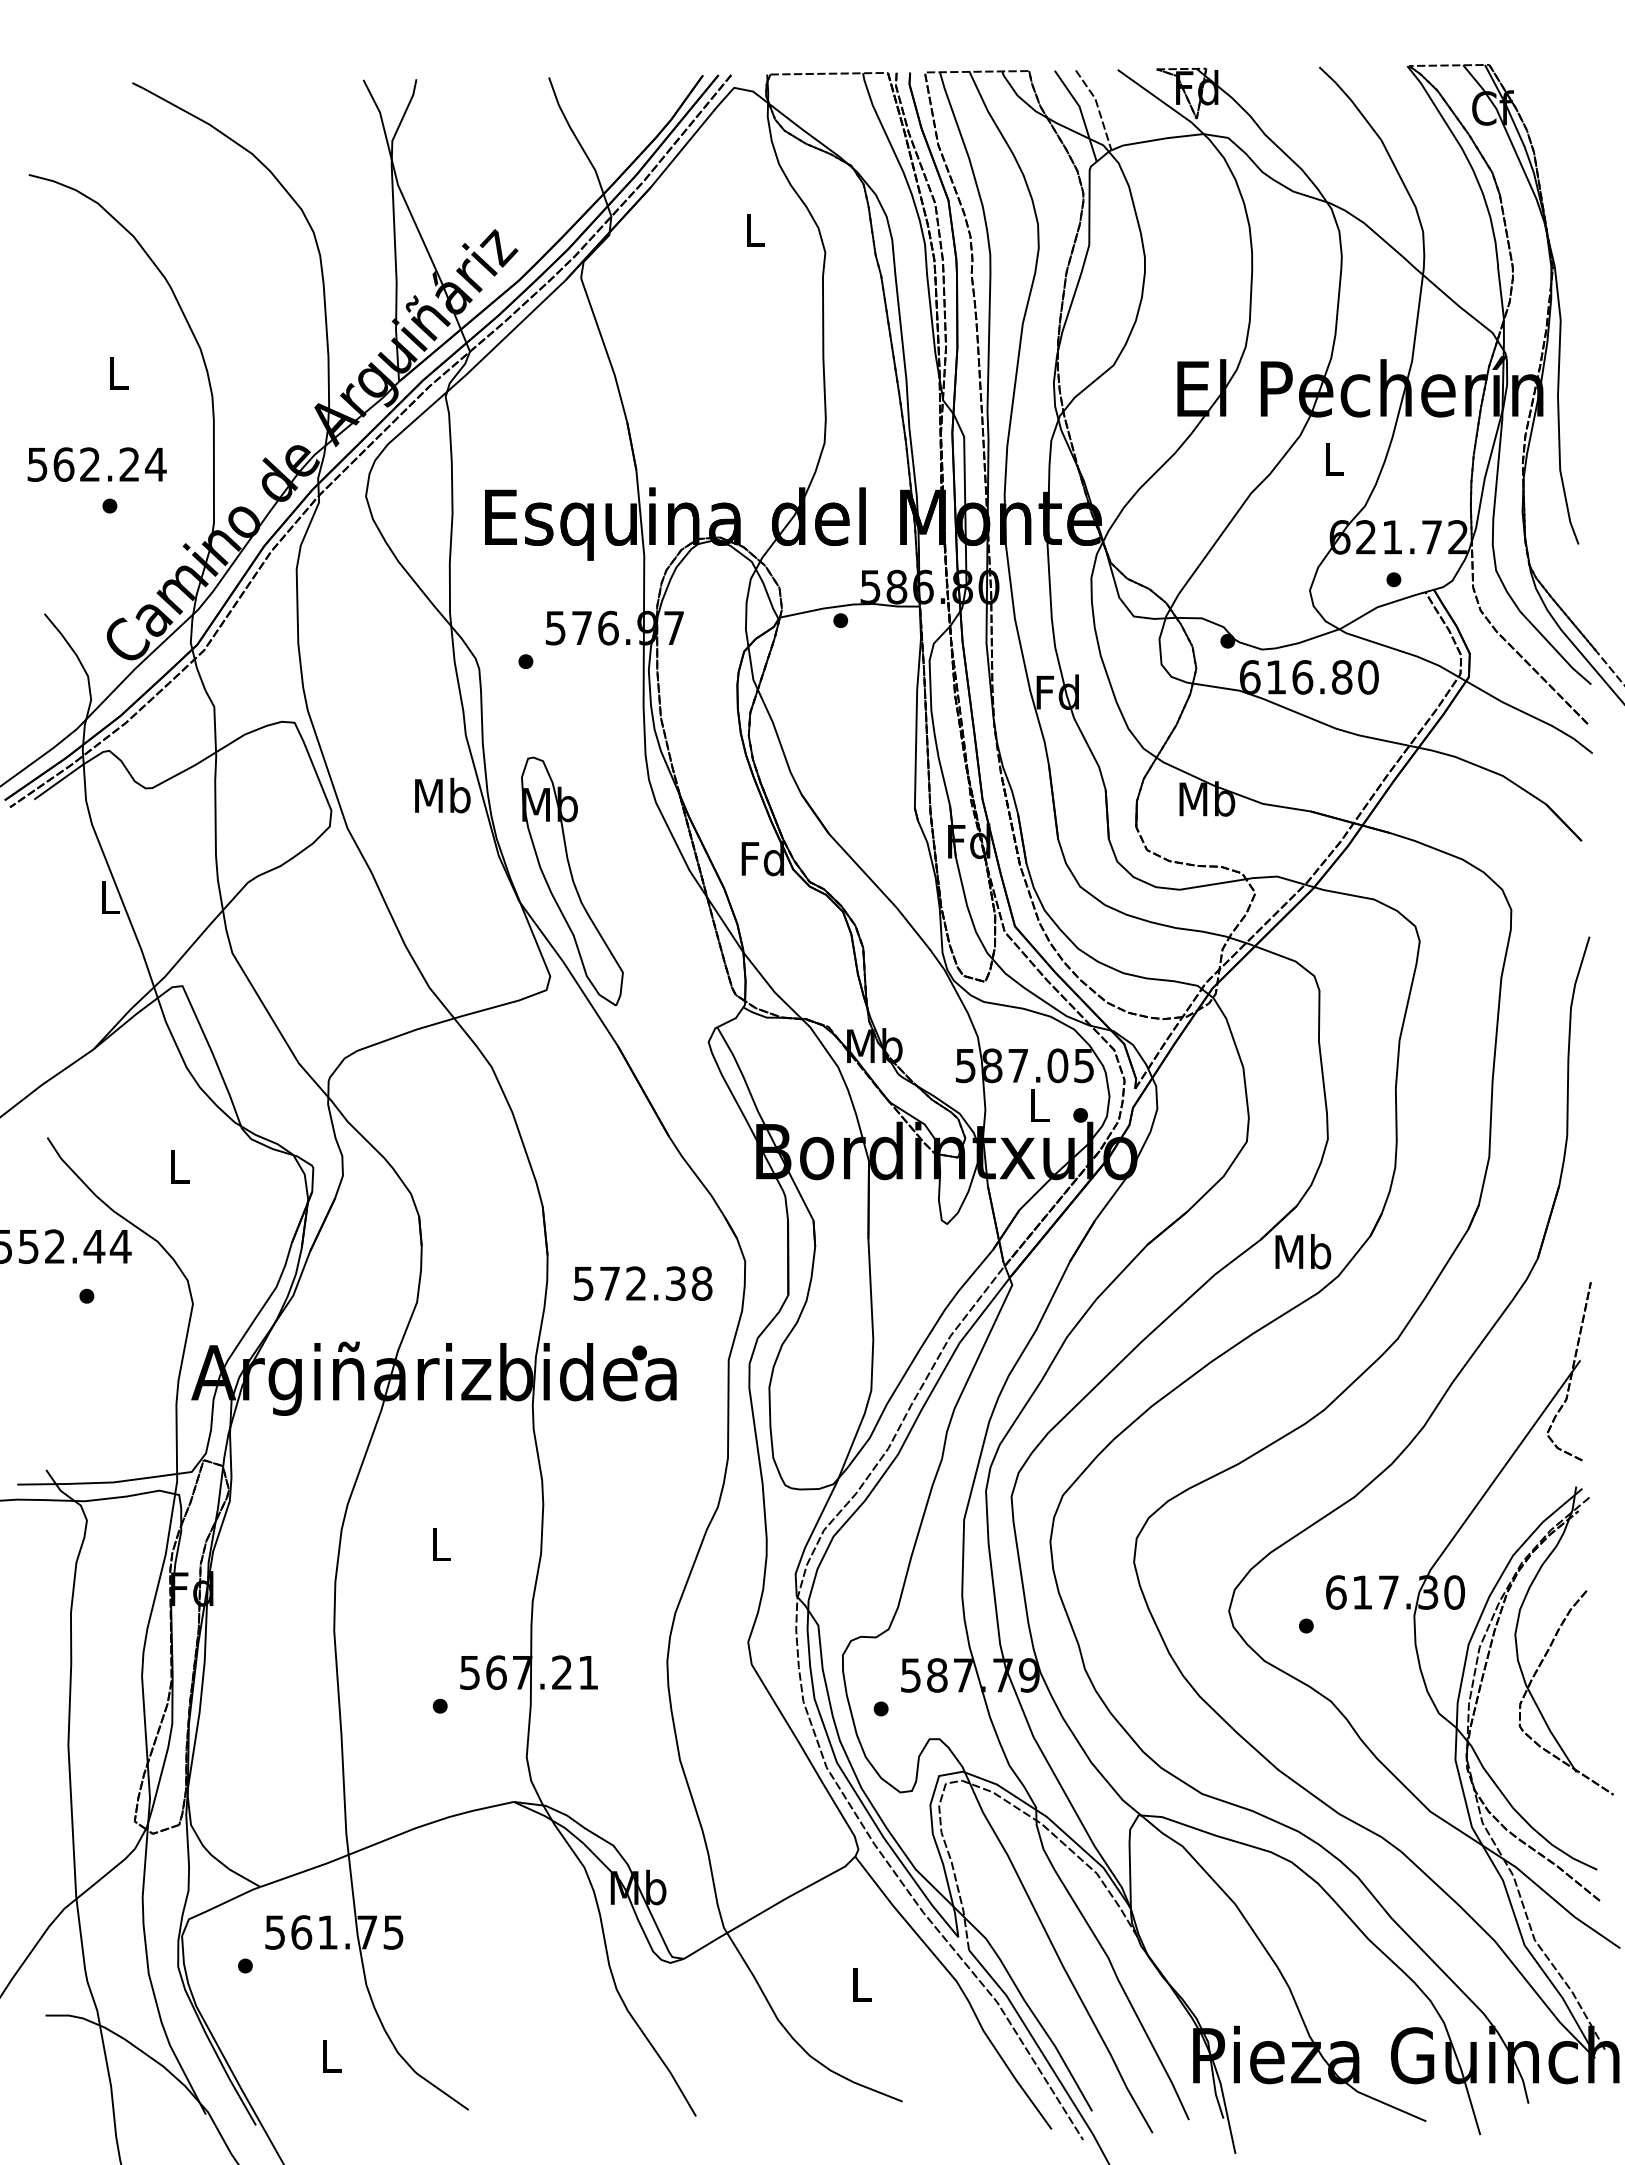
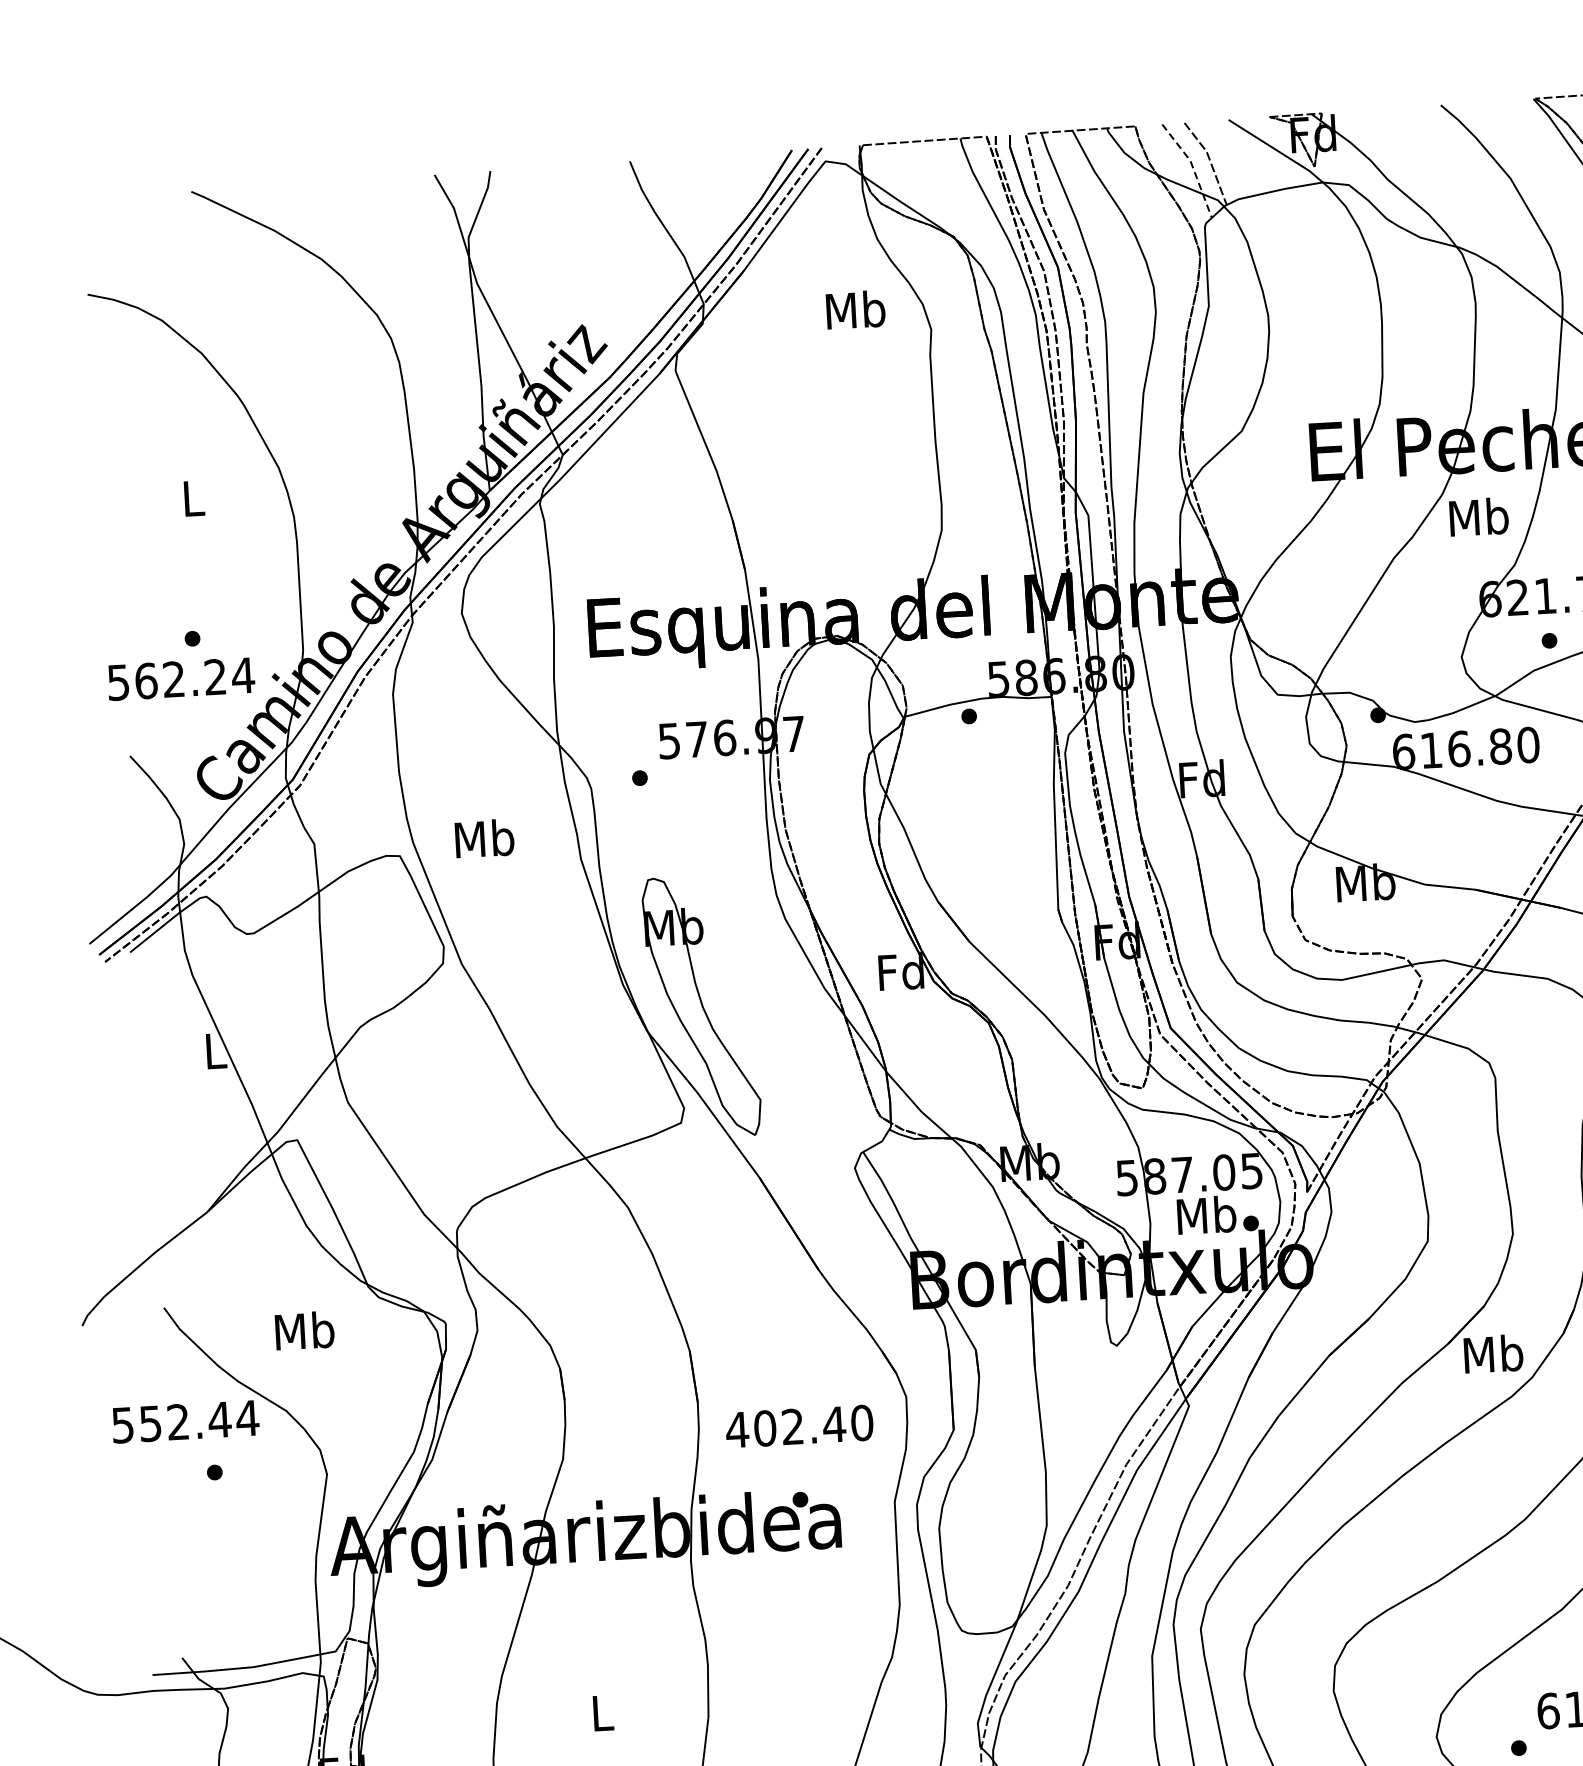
line: (1081, 113) -> (1192, 167), solid -> dashed
text: (754, 229) -> (855, 309), L -> Mb
text: (1333, 458) -> (1478, 516), L -> Mb
text: (96, 464) -> (180, 678), moved
text: (442, 795) -> (484, 838), moved
text: (1038, 1104) -> (1206, 1214), L -> Mb
text: (179, 1166) -> (304, 1330), L -> Mb
text: (642, 1283) -> (799, 1426), 572.38 -> 402.40

